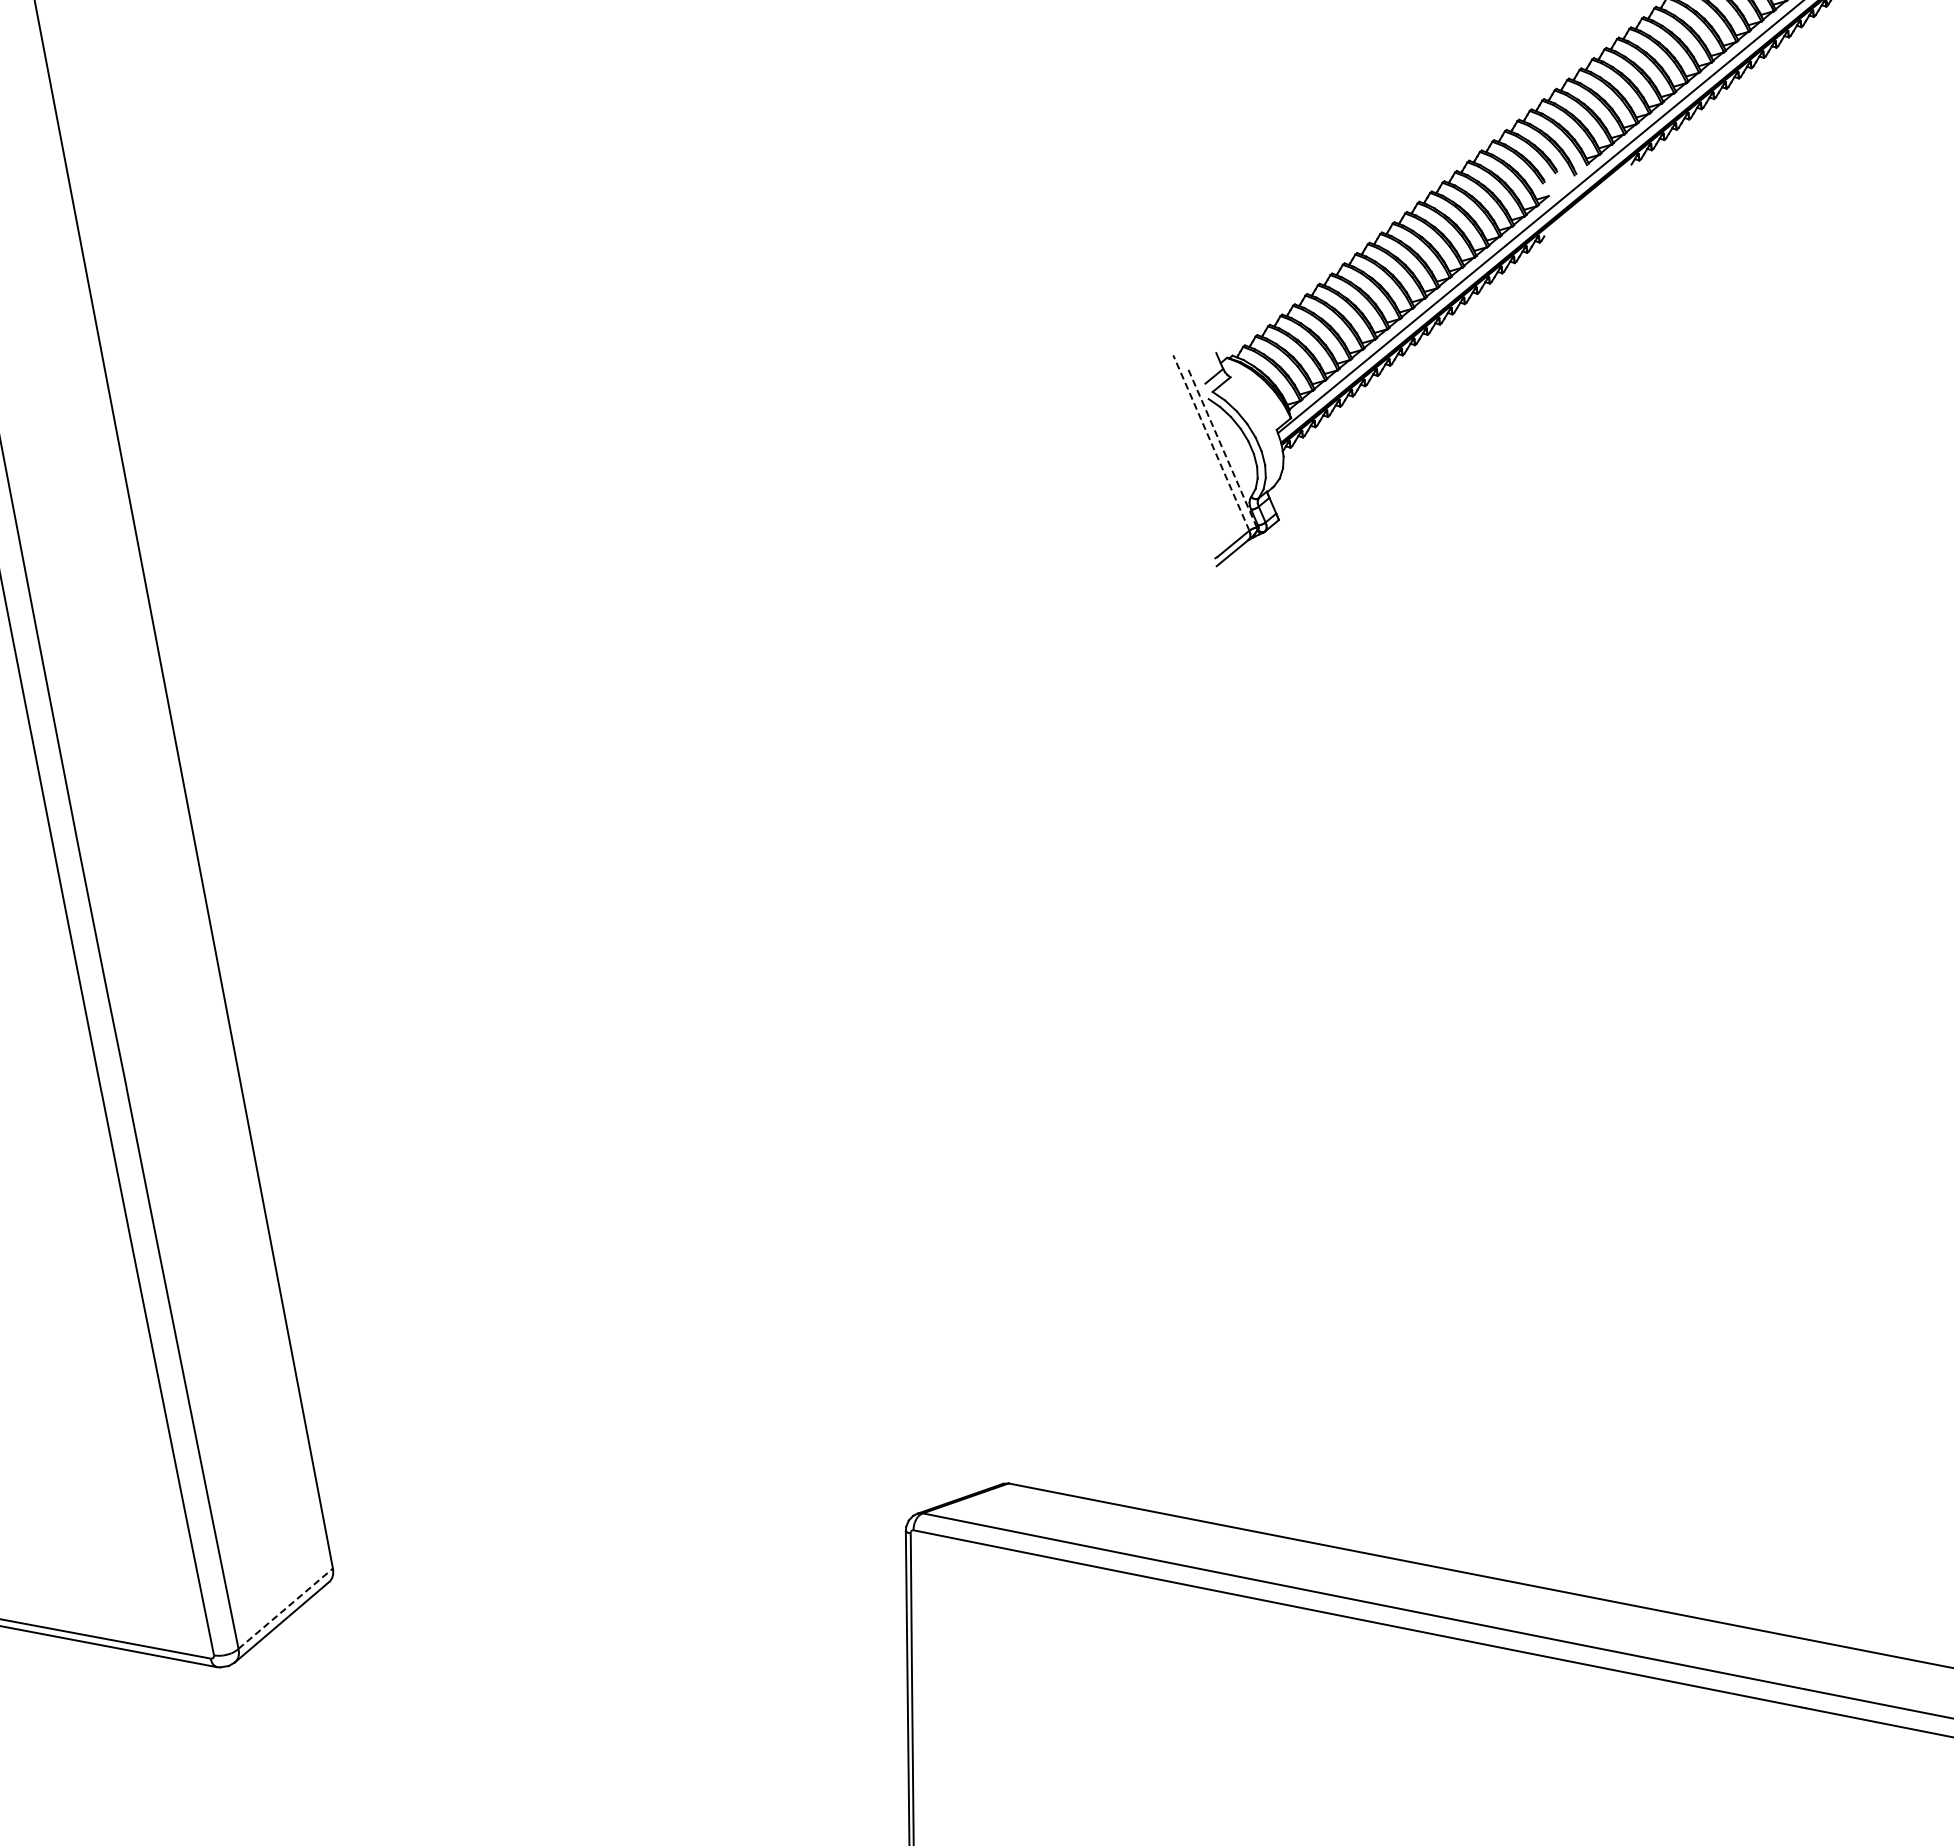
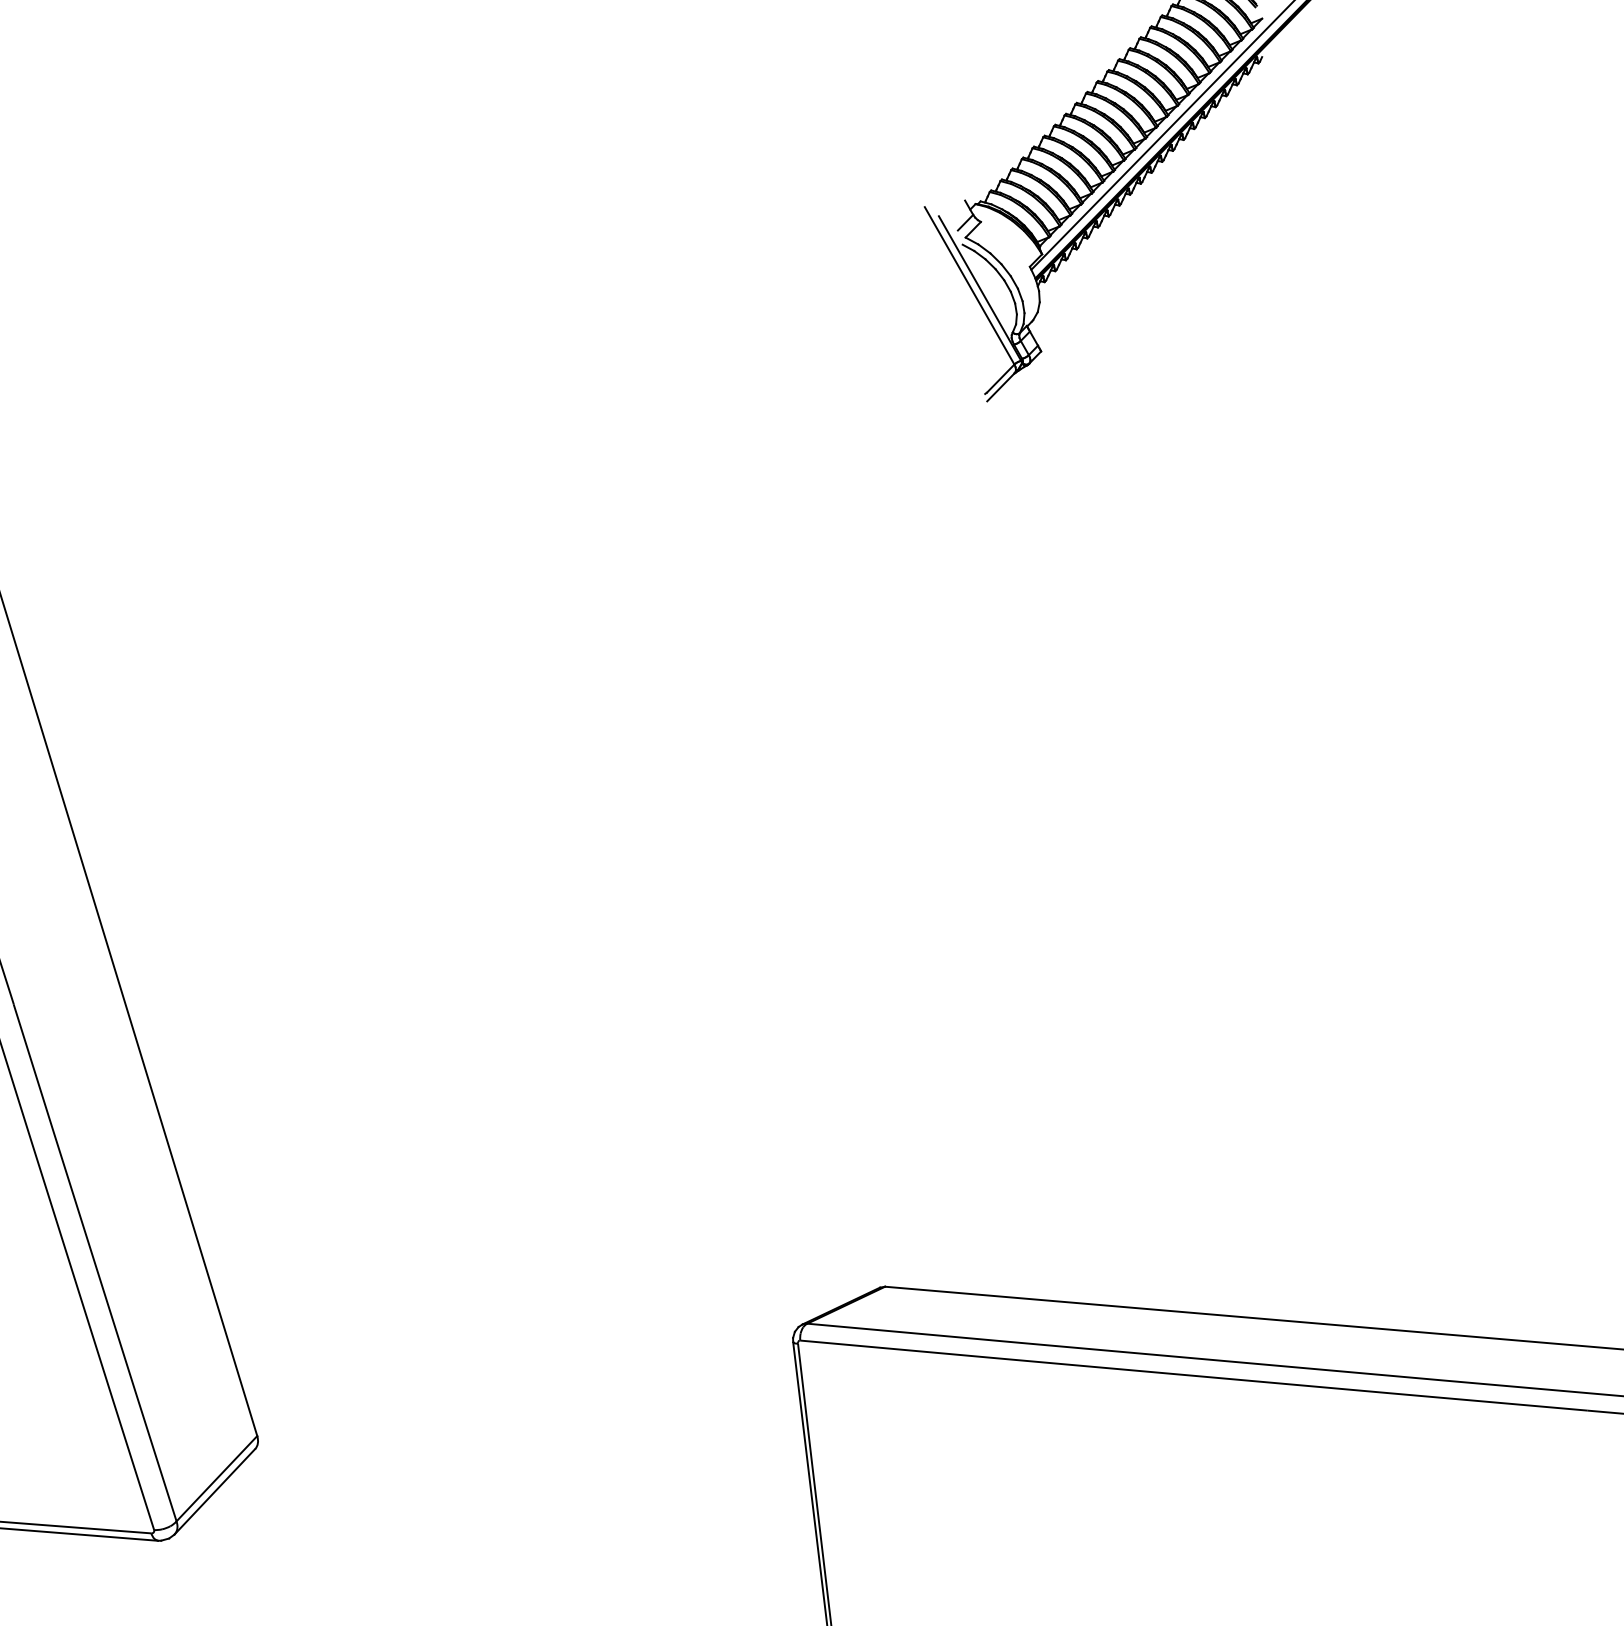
line: (1211, 443) -> (969, 286), dashed -> solid
line: (1222, 447) -> (980, 288), dashed -> solid
line: (285, 1608) -> (216, 1478), dashed -> solid

